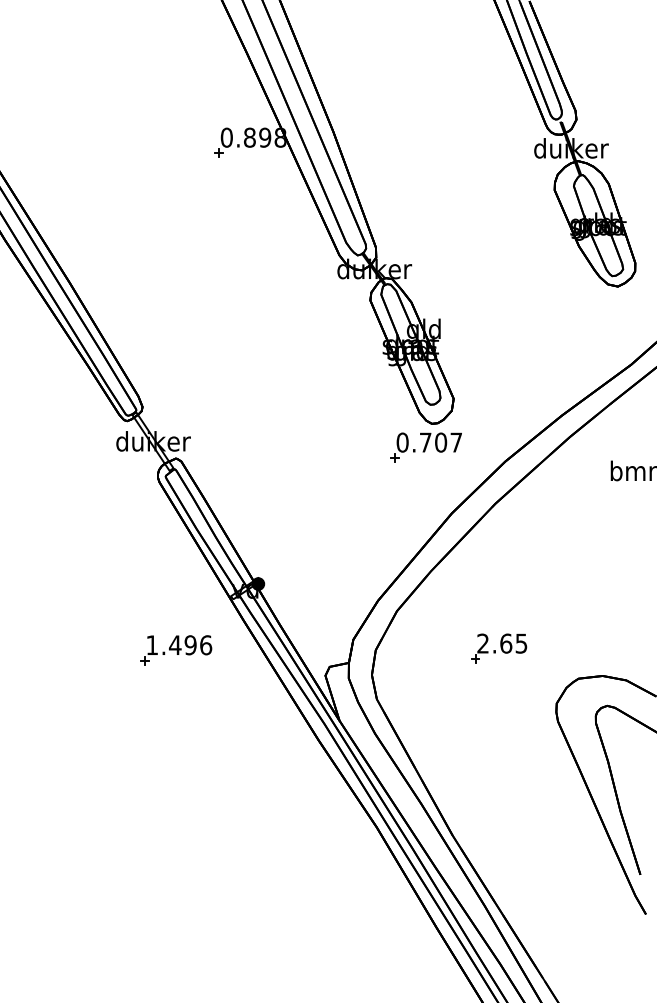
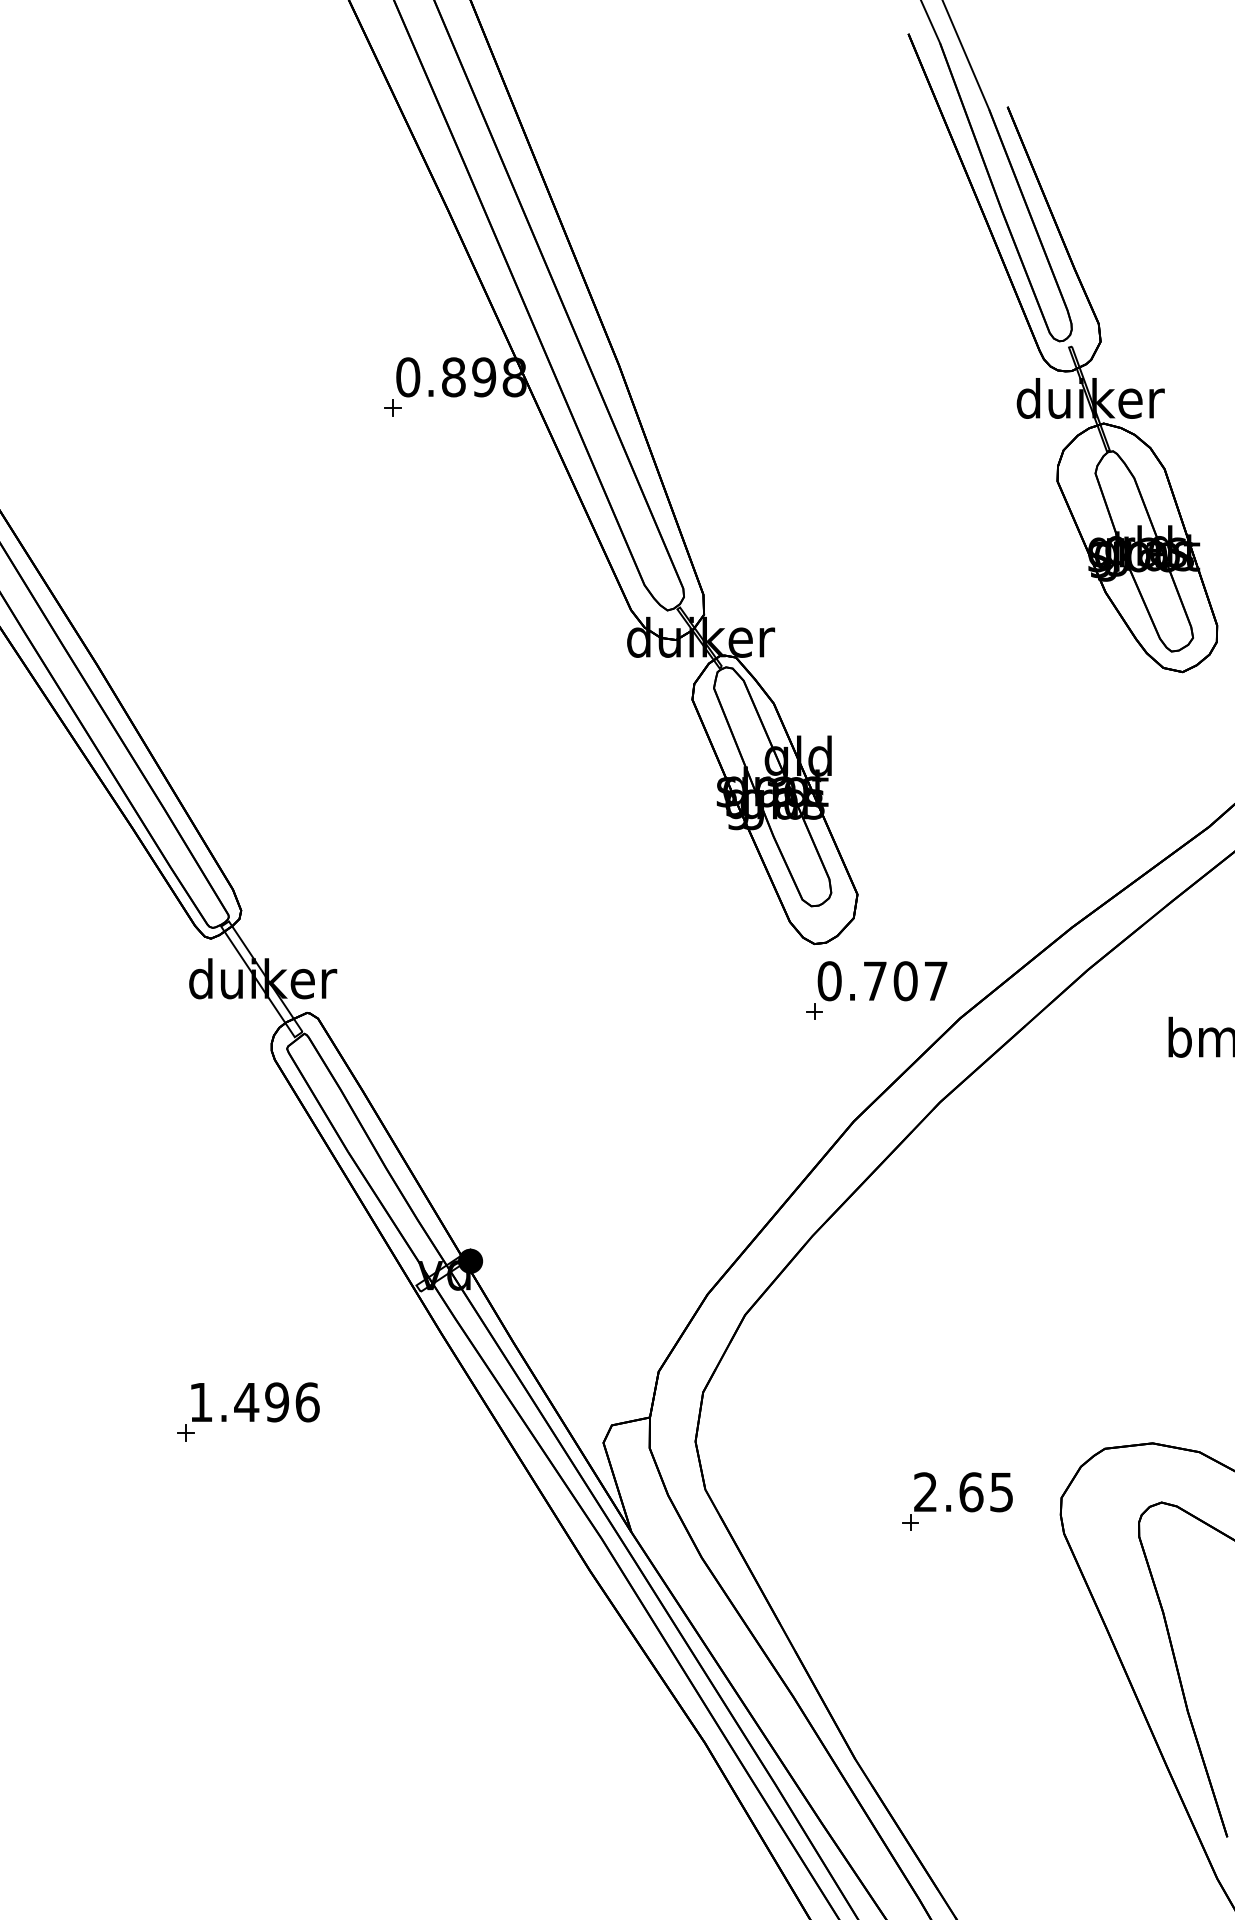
part: (425, 447) -> (874, 990), moved
part: (499, 648) -> (958, 1501), moved
part: (176, 650) -> (249, 1412), moved

